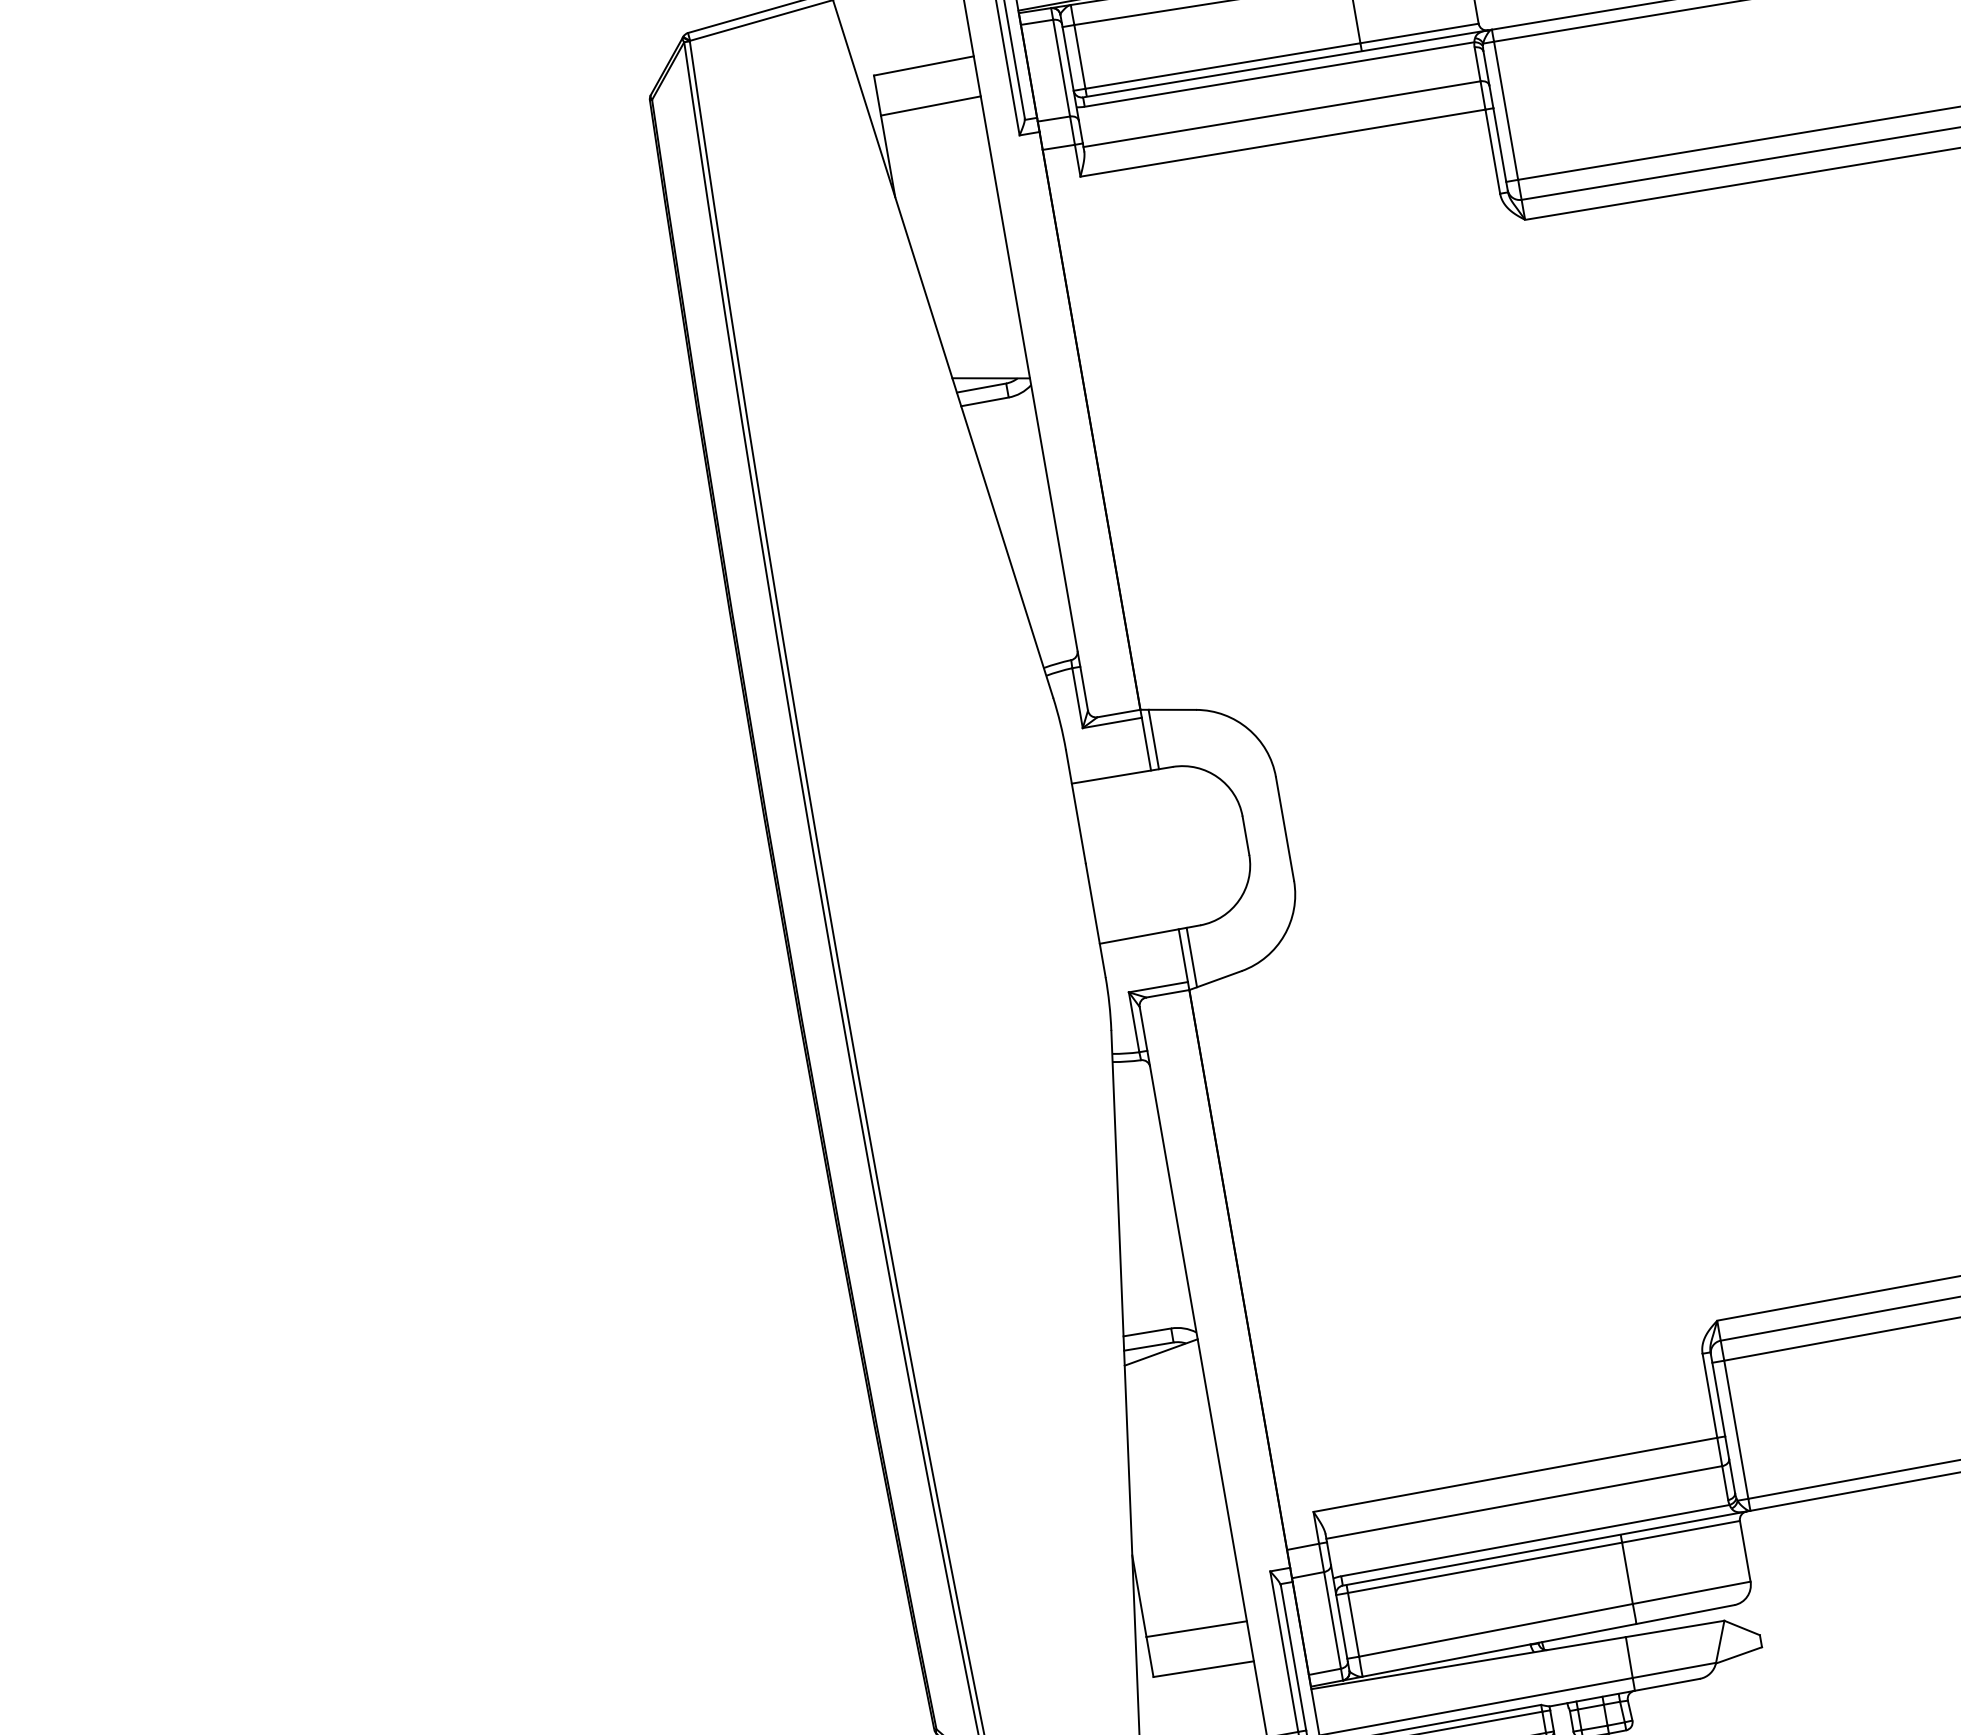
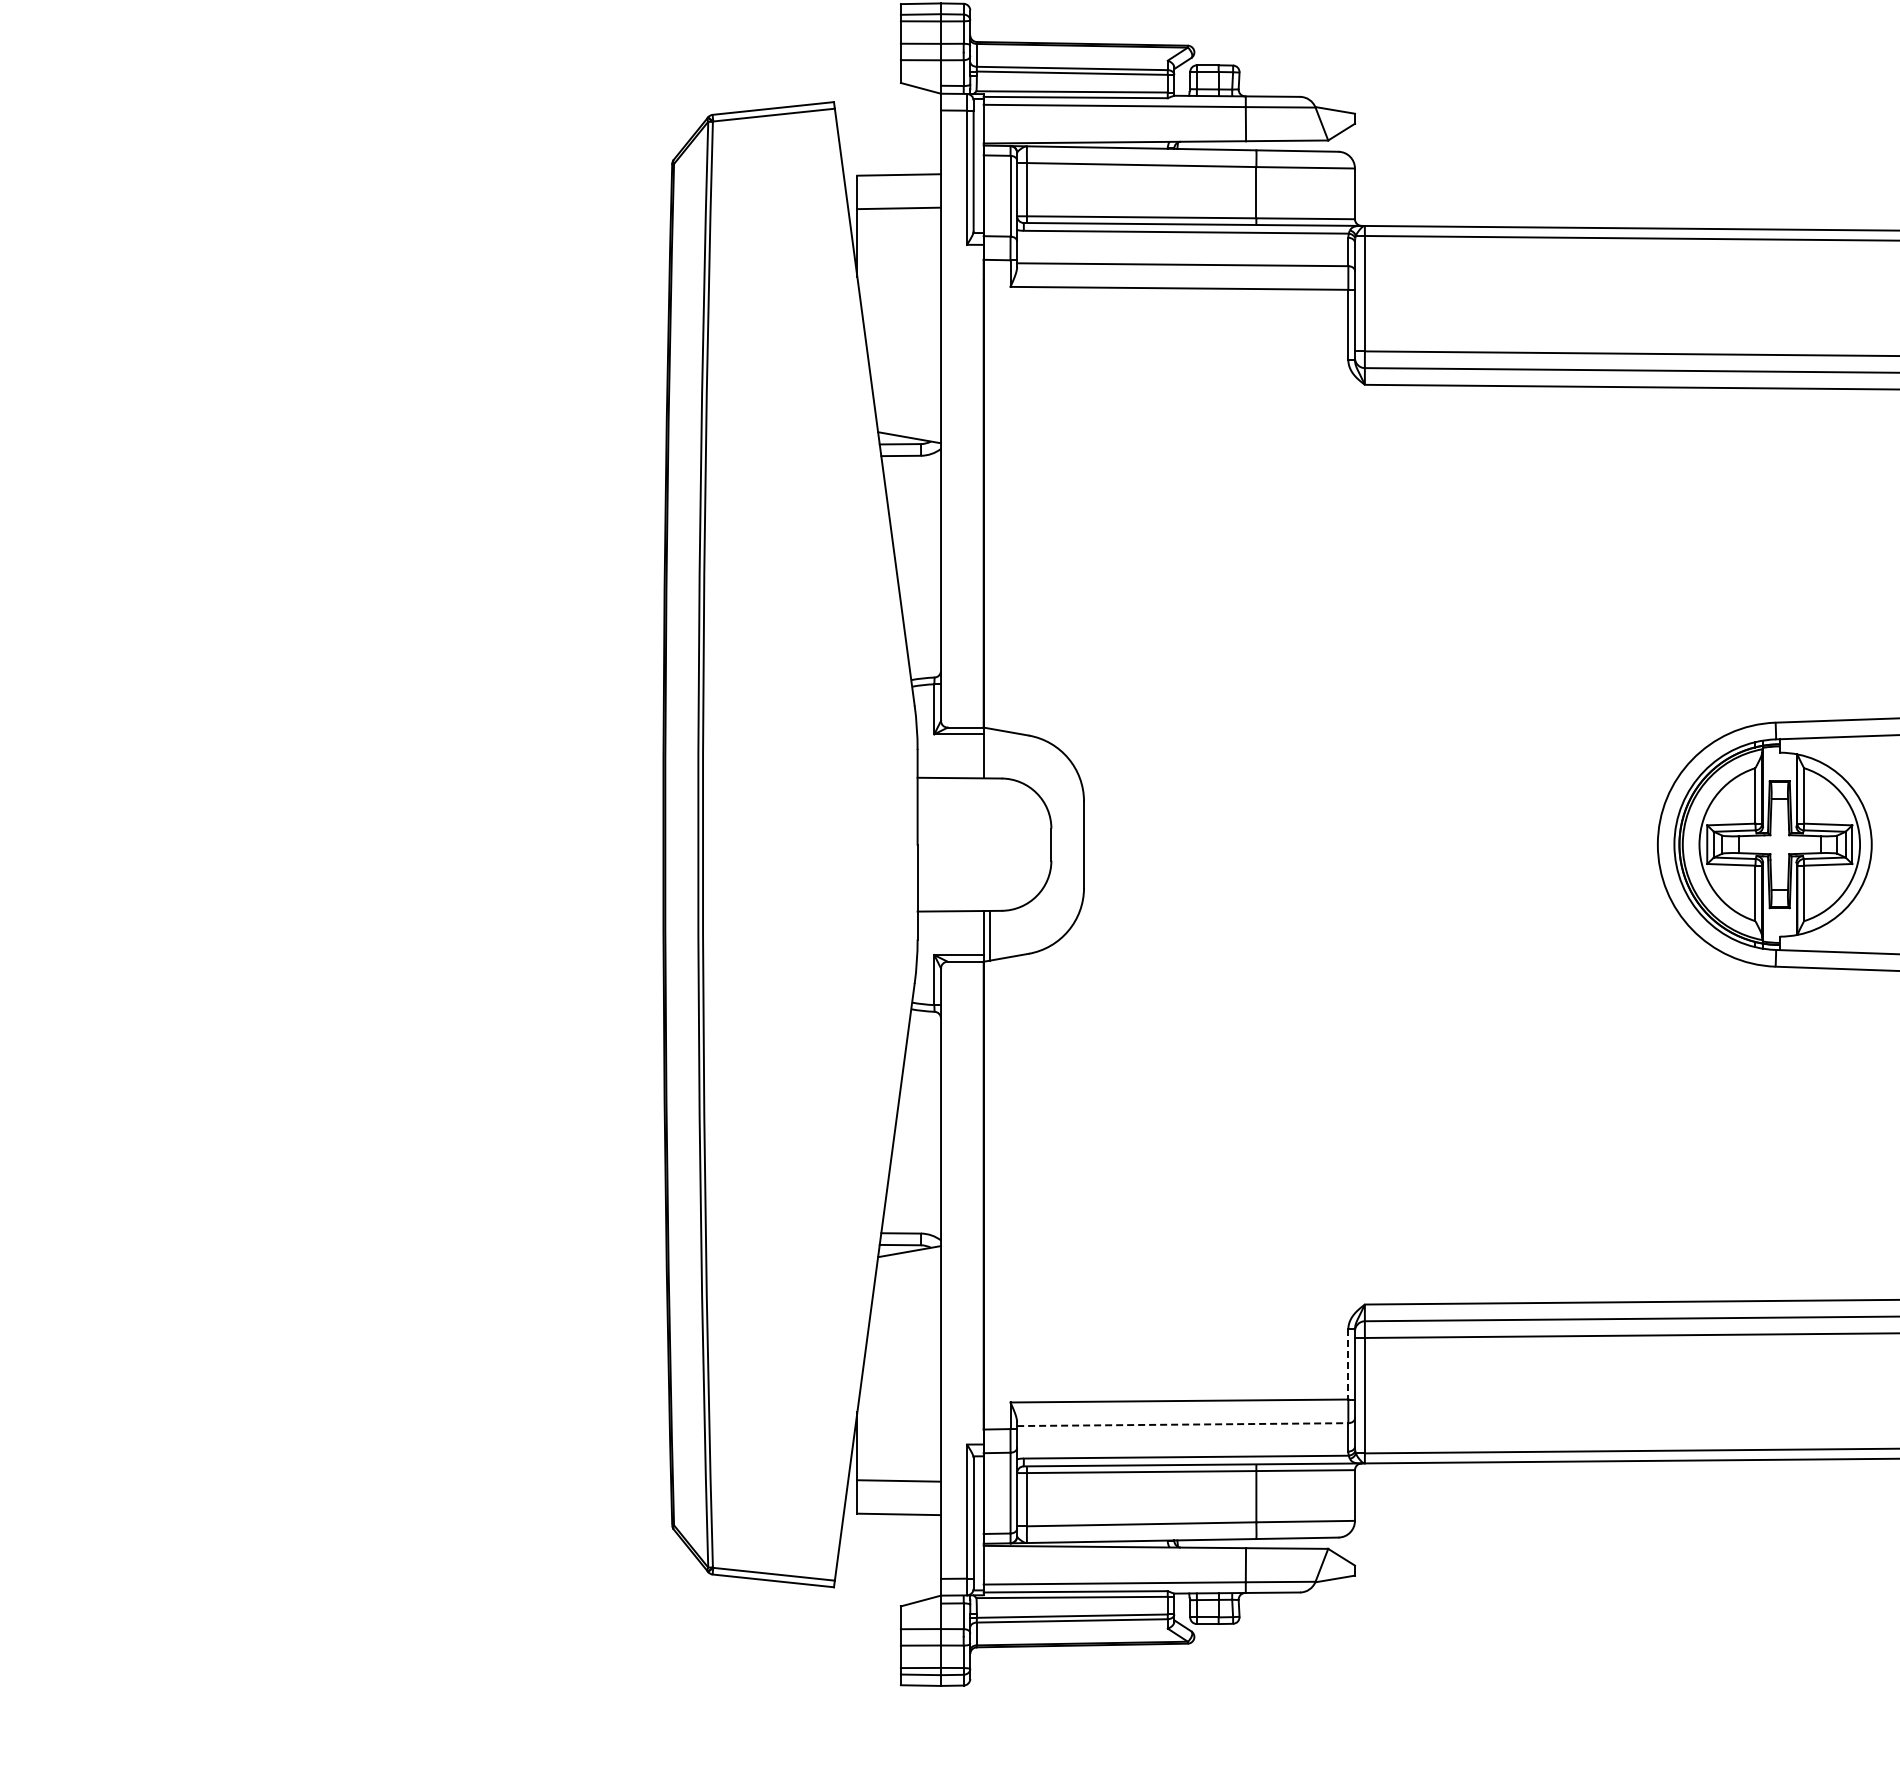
line: (1154, 739) -> (990, 753), removed
line: (1710, 1395) -> (1348, 1364), solid -> dashed
line: (1523, 1502) -> (1182, 1424), solid -> dashed

